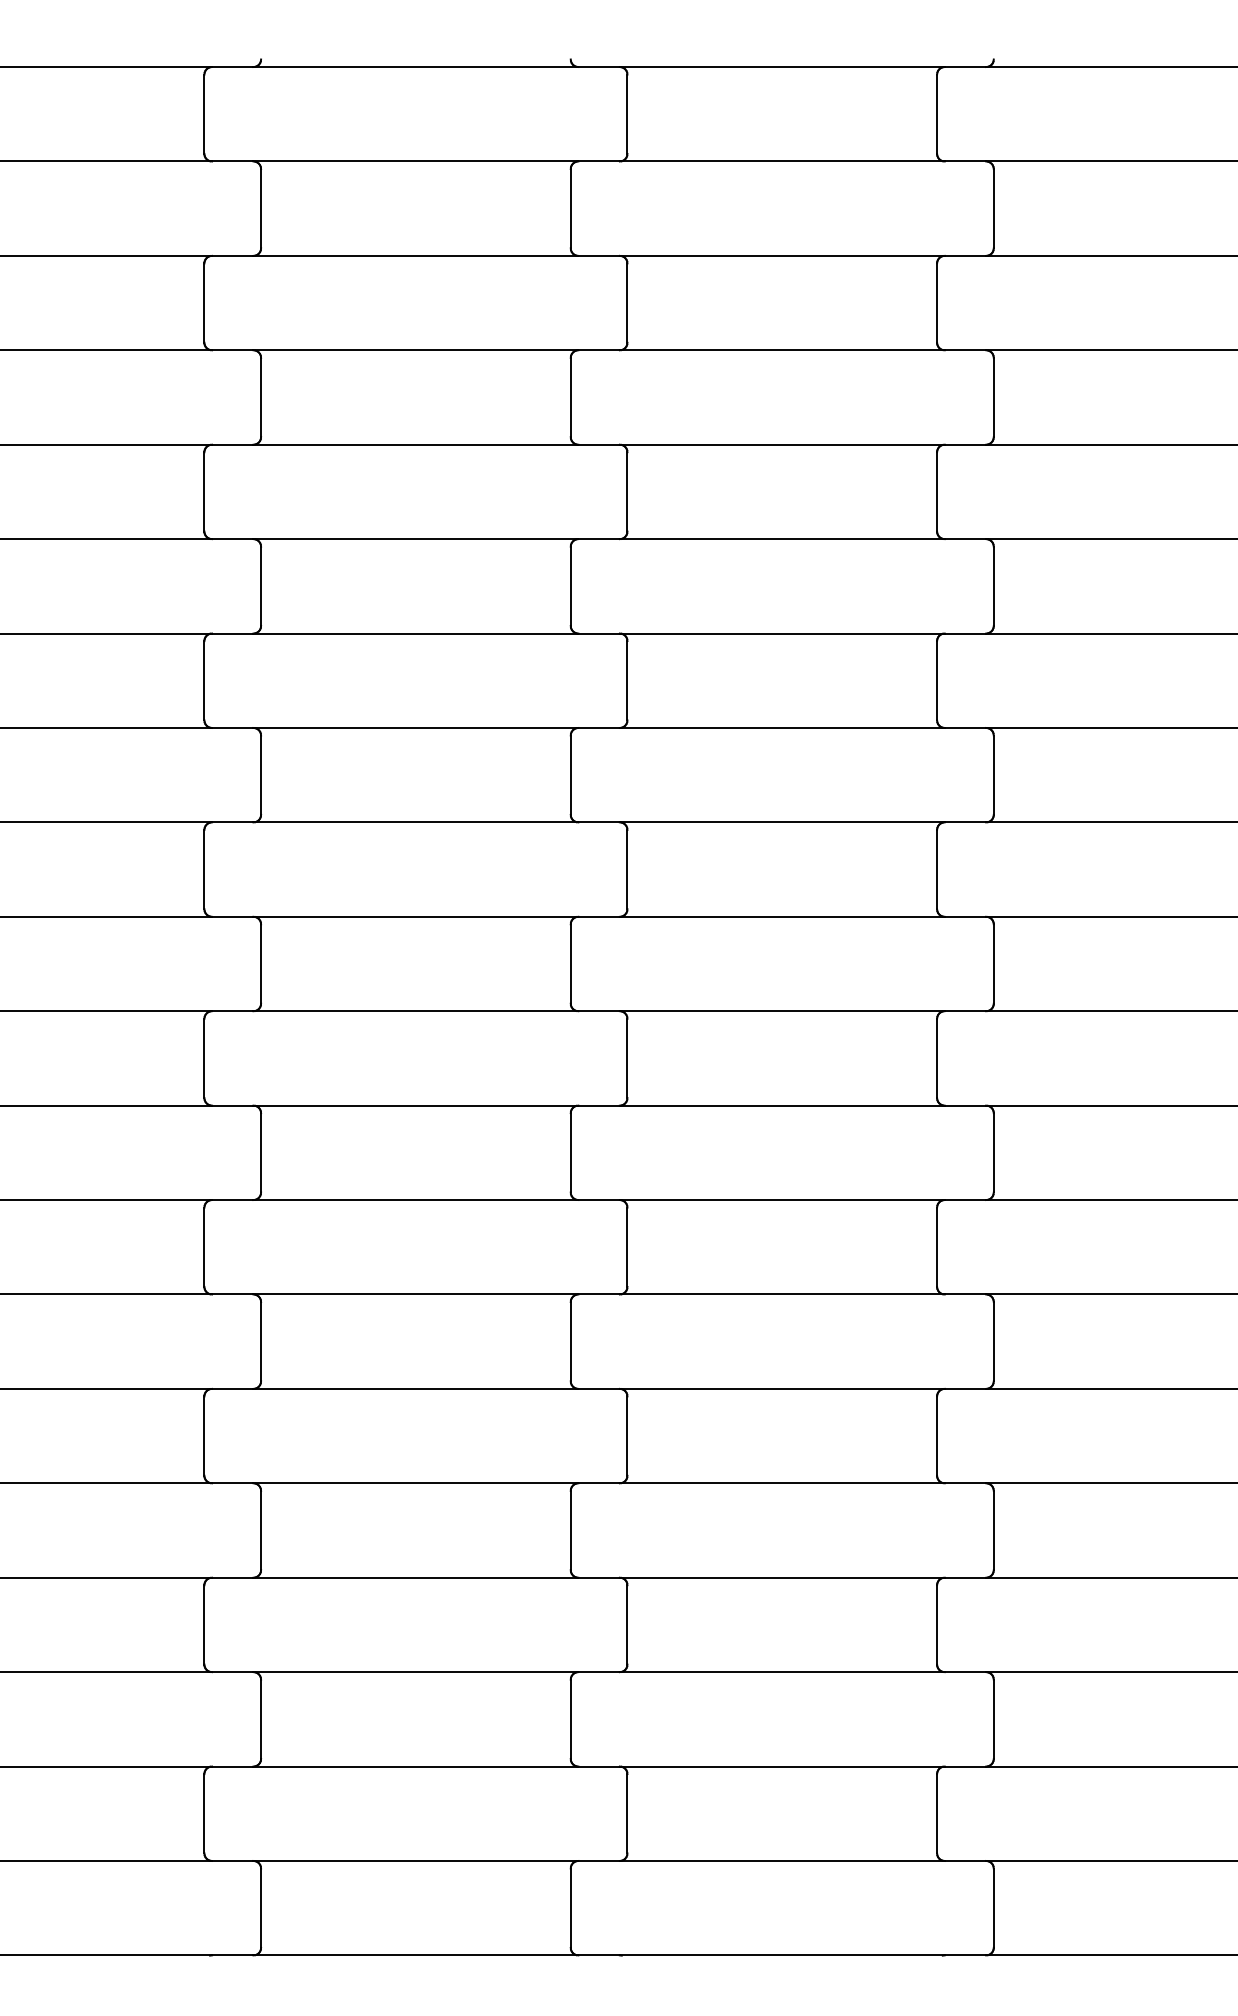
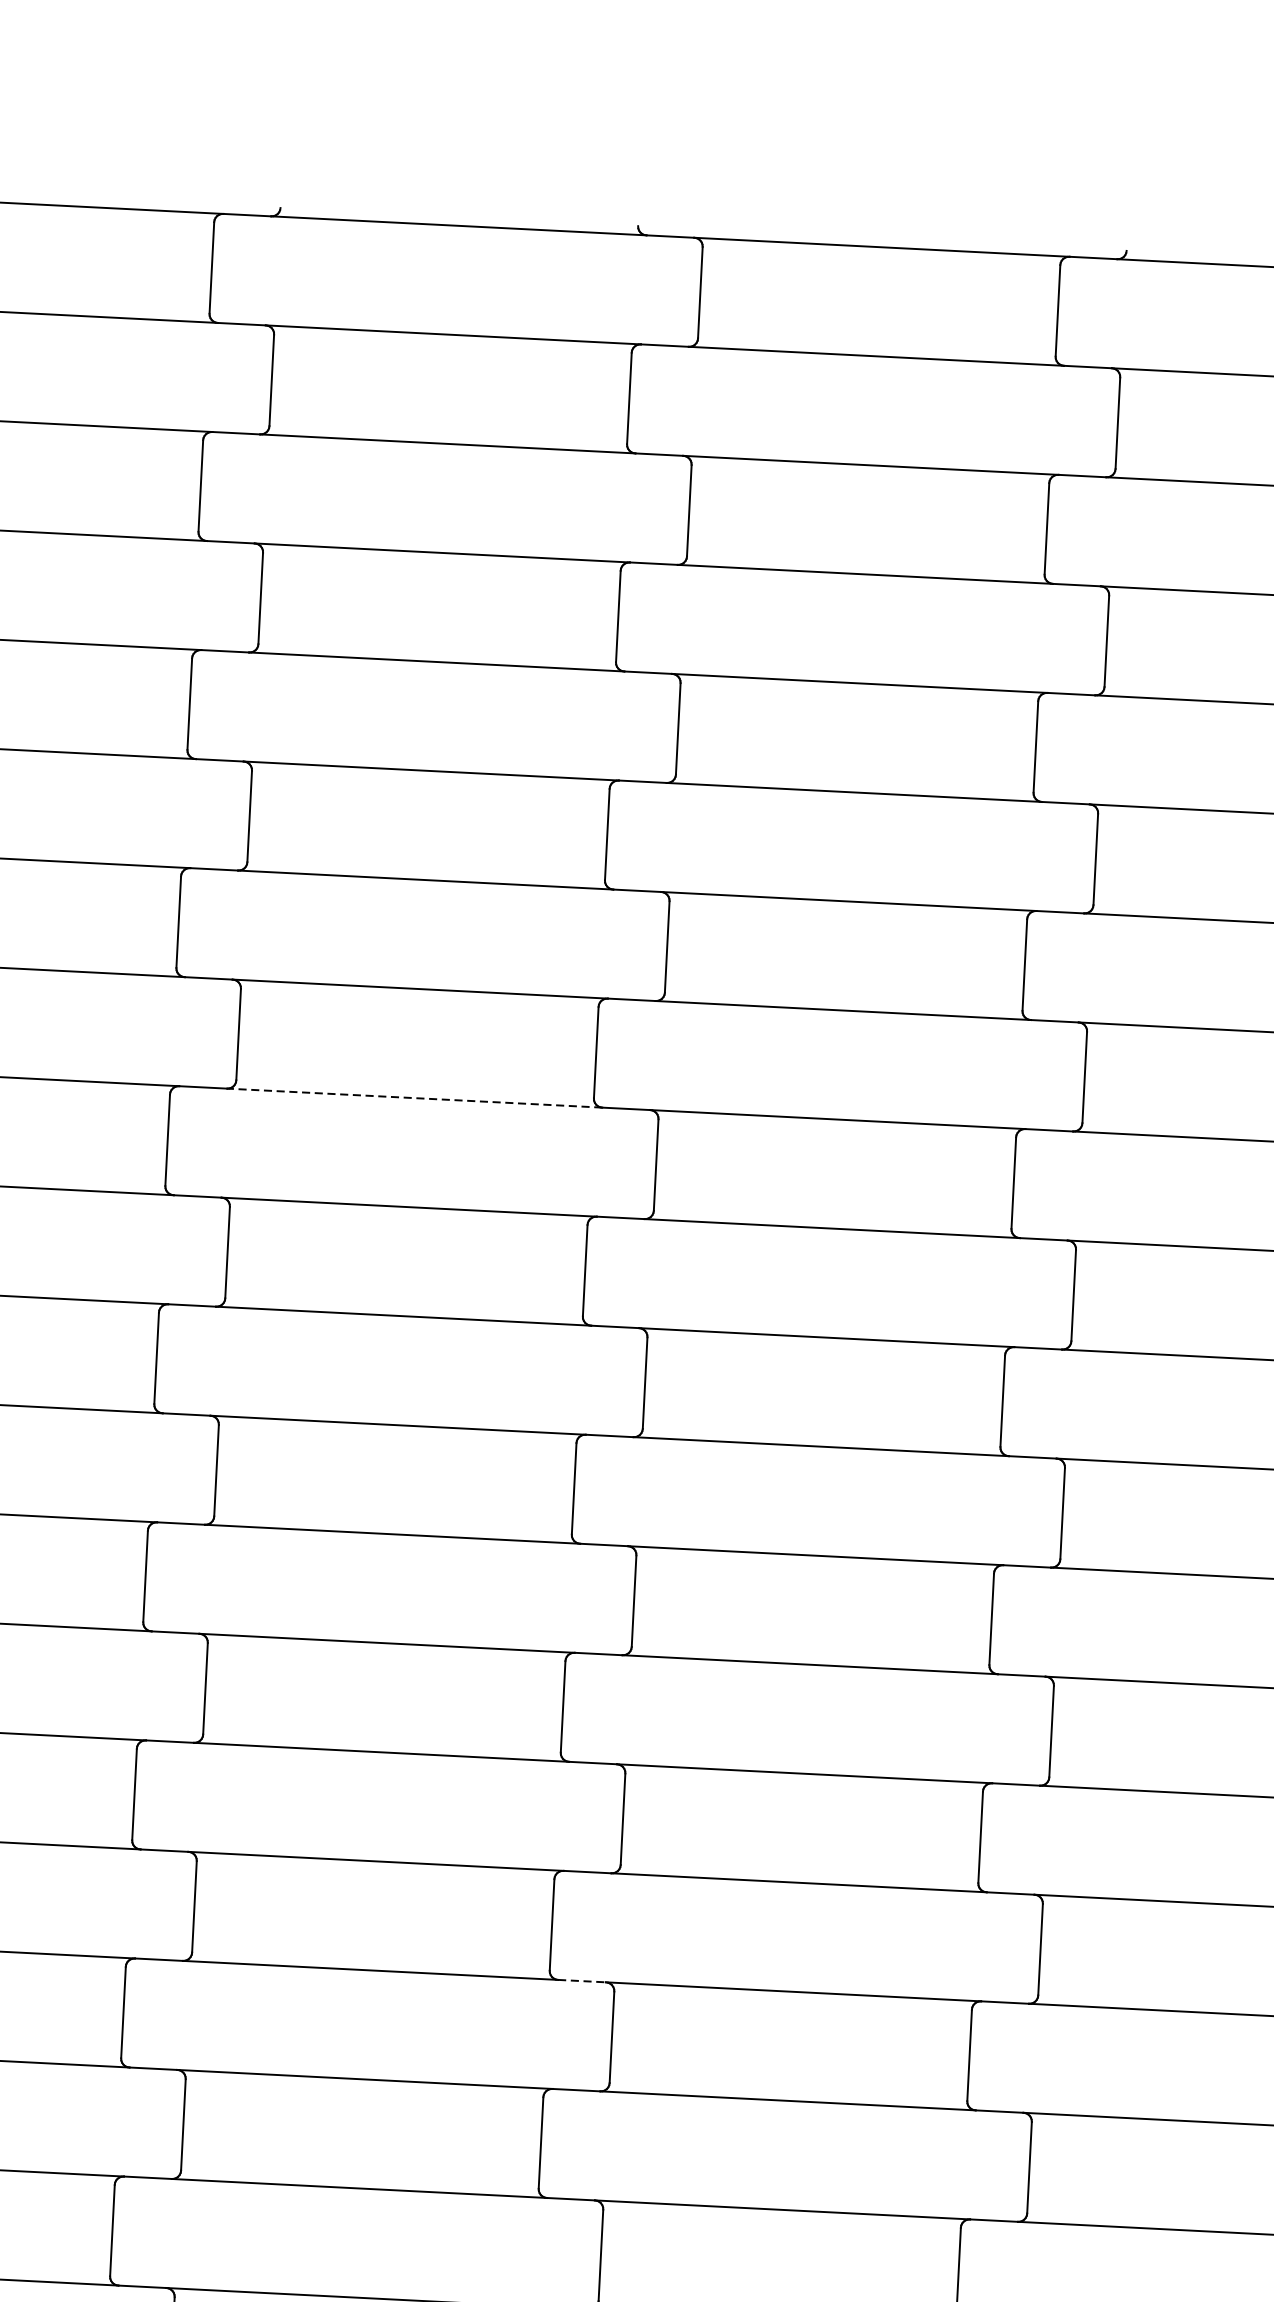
line: (415, 822) -> (414, 1098), solid -> dashed
line: (599, 1577) -> (582, 1980), solid -> dashed

